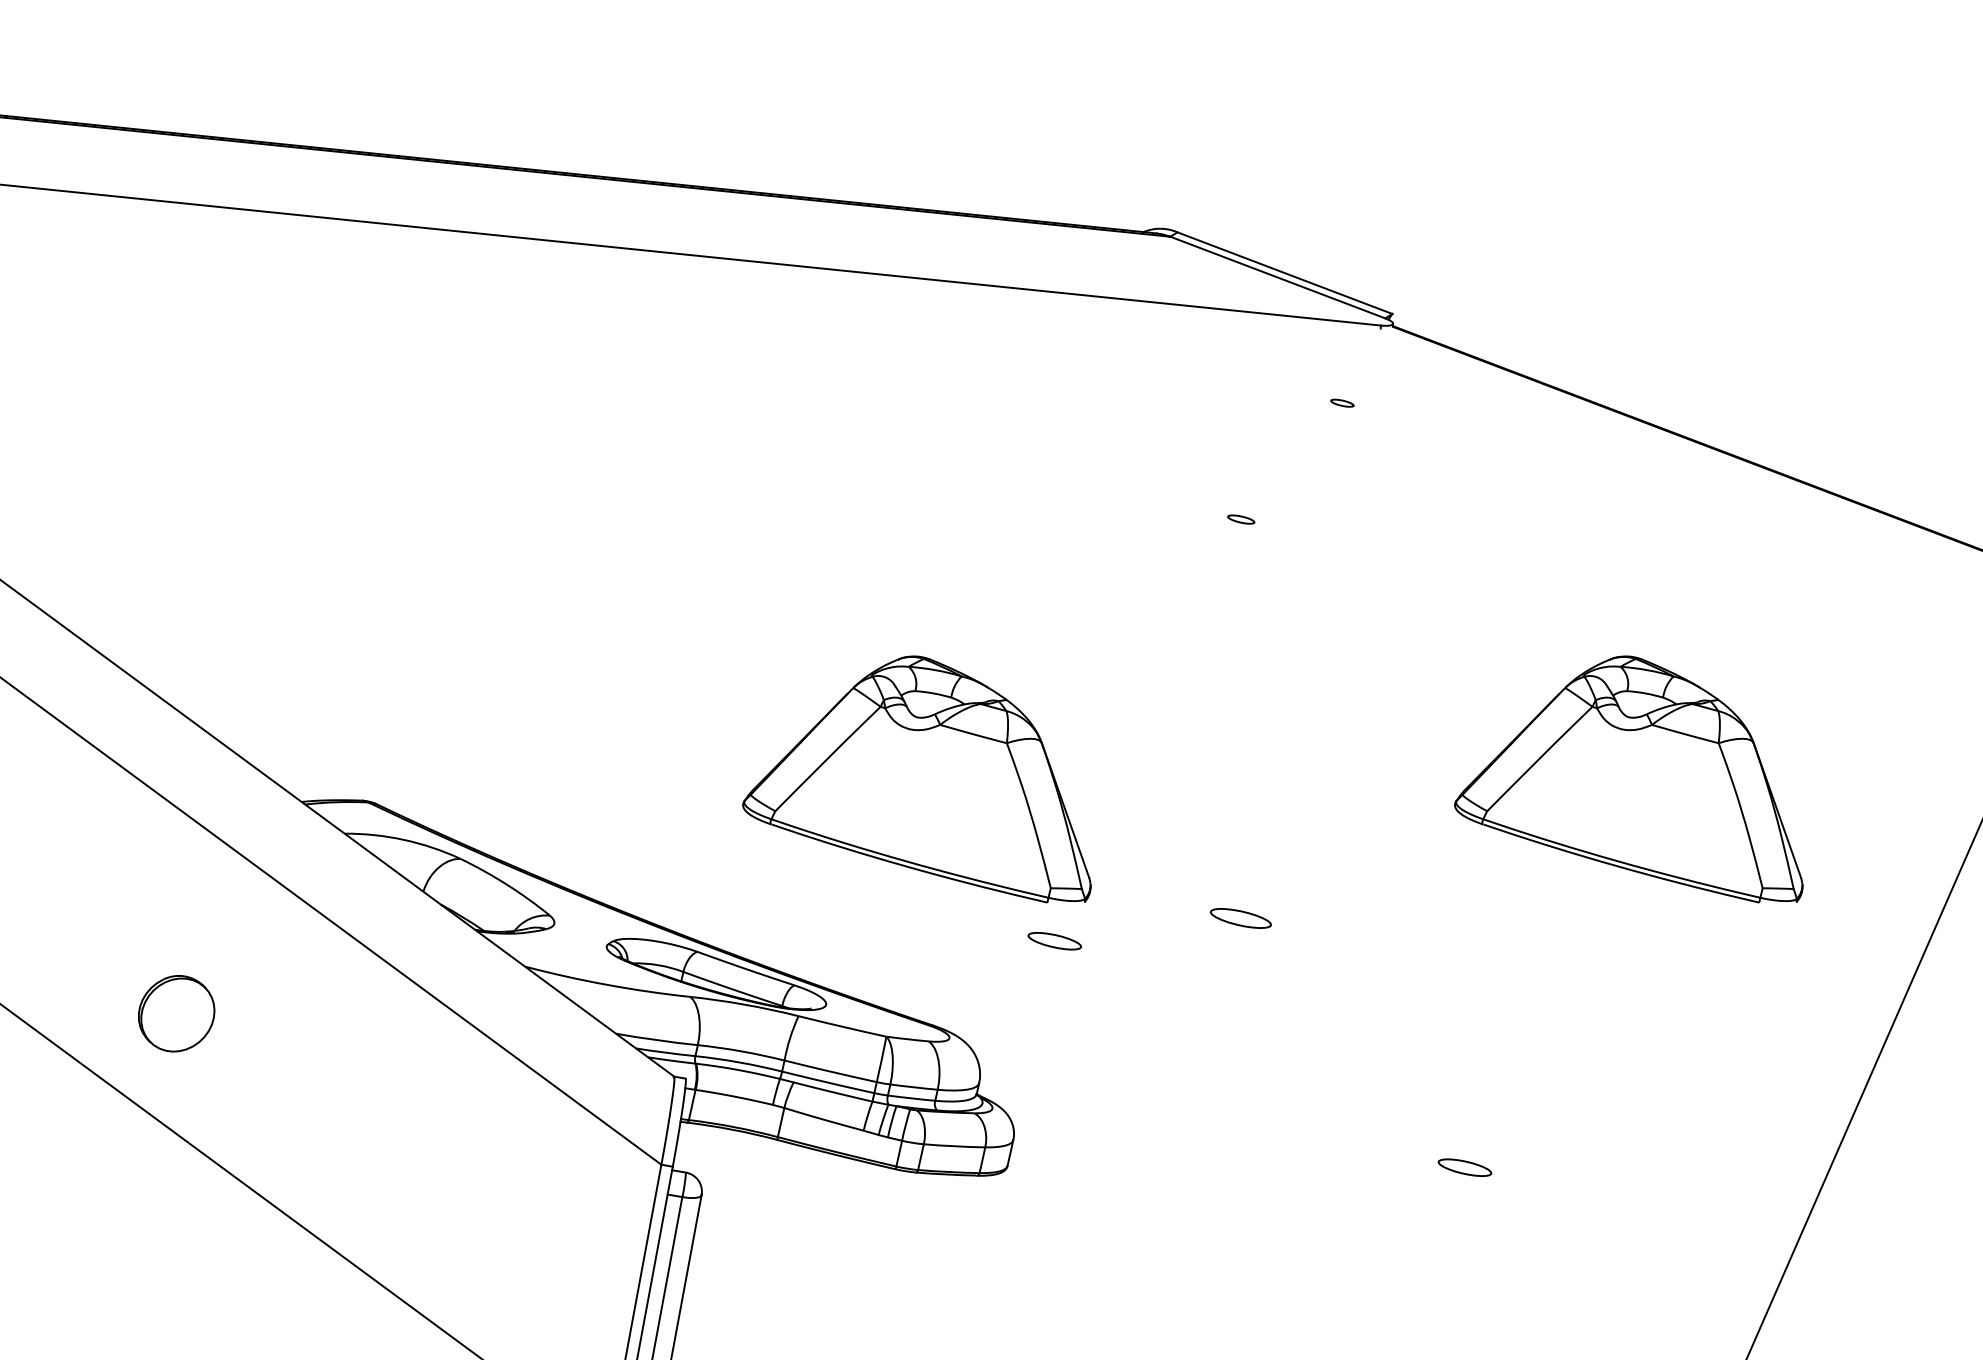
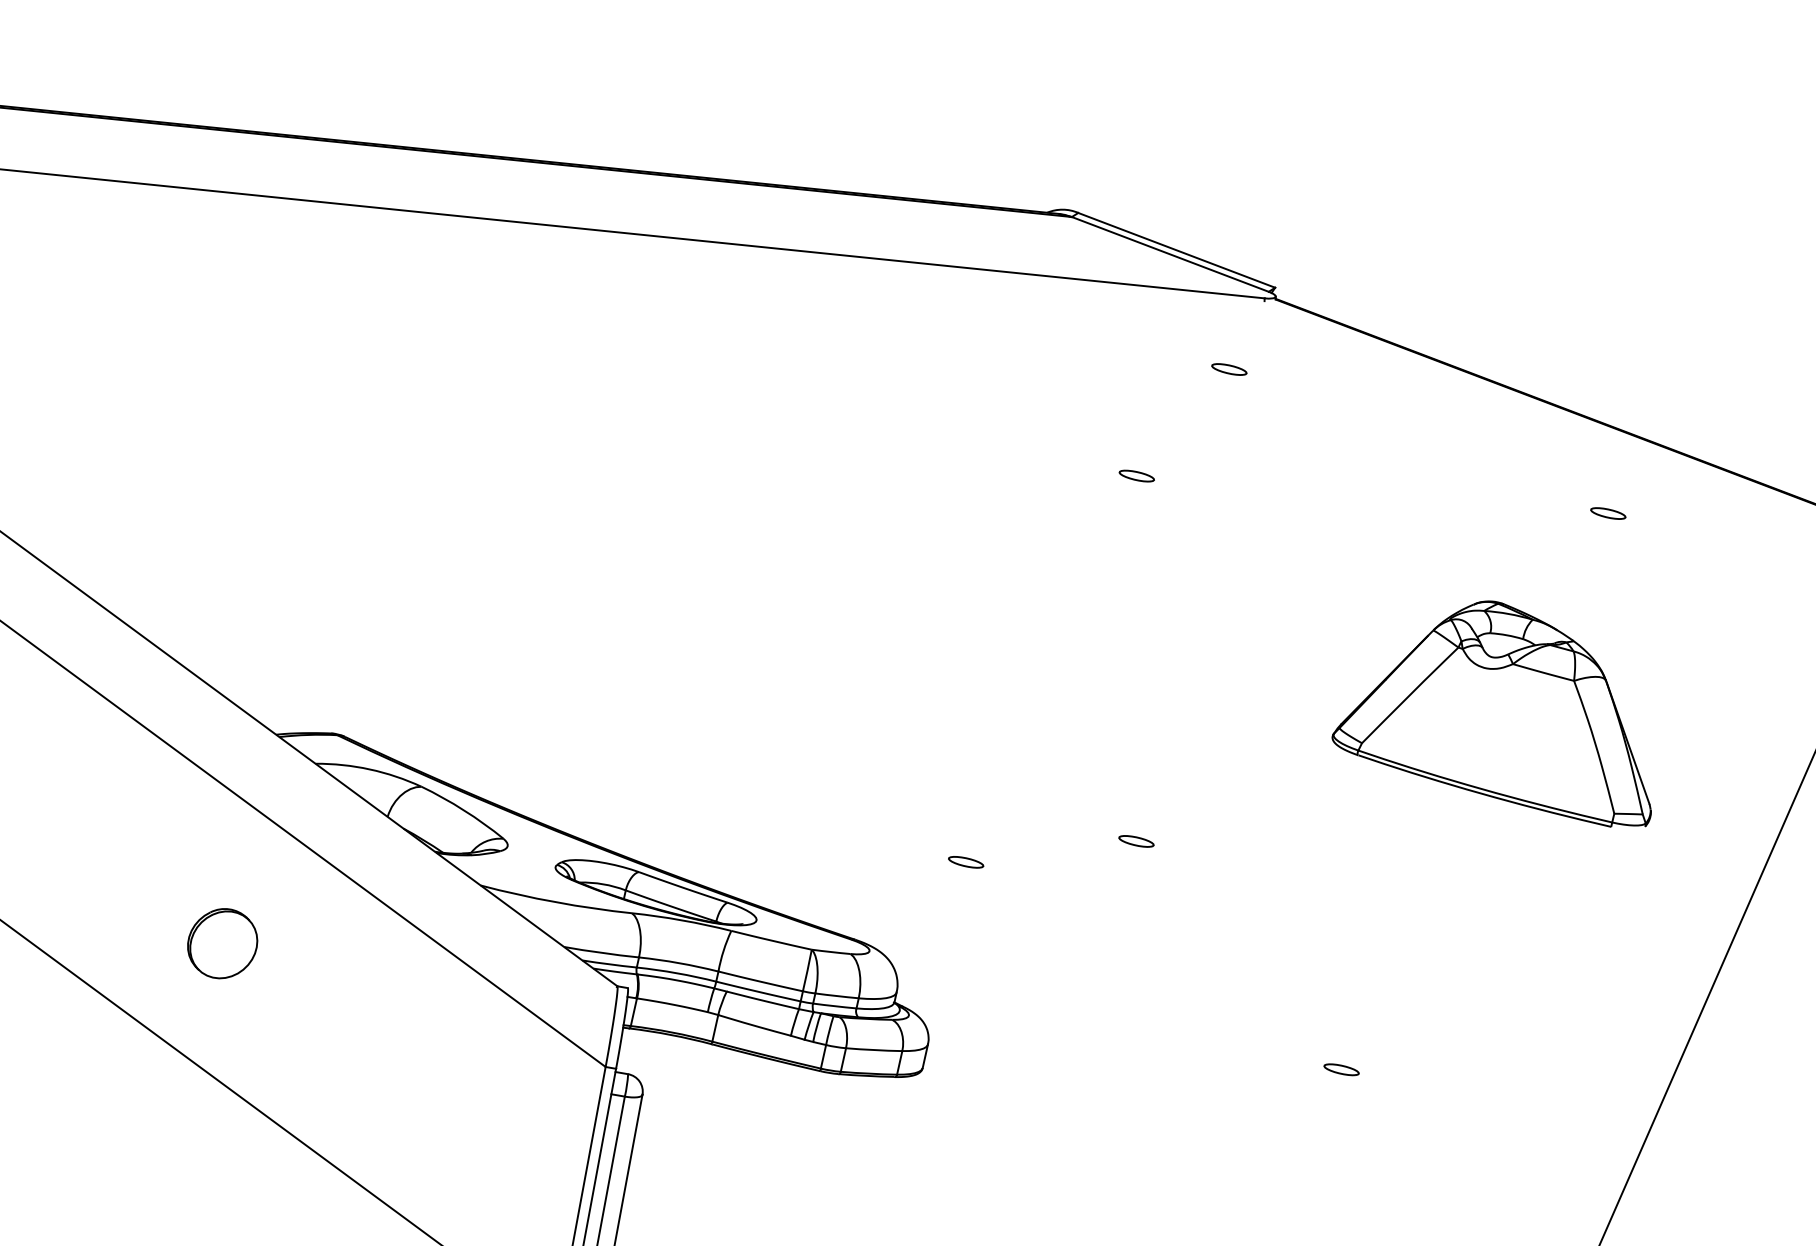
part: (1342, 403) -> (1229, 369), size x1.67
part: (1240, 518) -> (1136, 475), size x1.43
part: (1756, 560) -> (1608, 513), added
part: (916, 778) -> (839, 713), removed
part: (1240, 918) -> (1136, 841), size x0.62
part: (1055, 941) -> (966, 862), size x0.71
part: (176, 1013) -> (222, 943), moved
part: (1464, 1167) -> (1341, 1069), size x0.71

